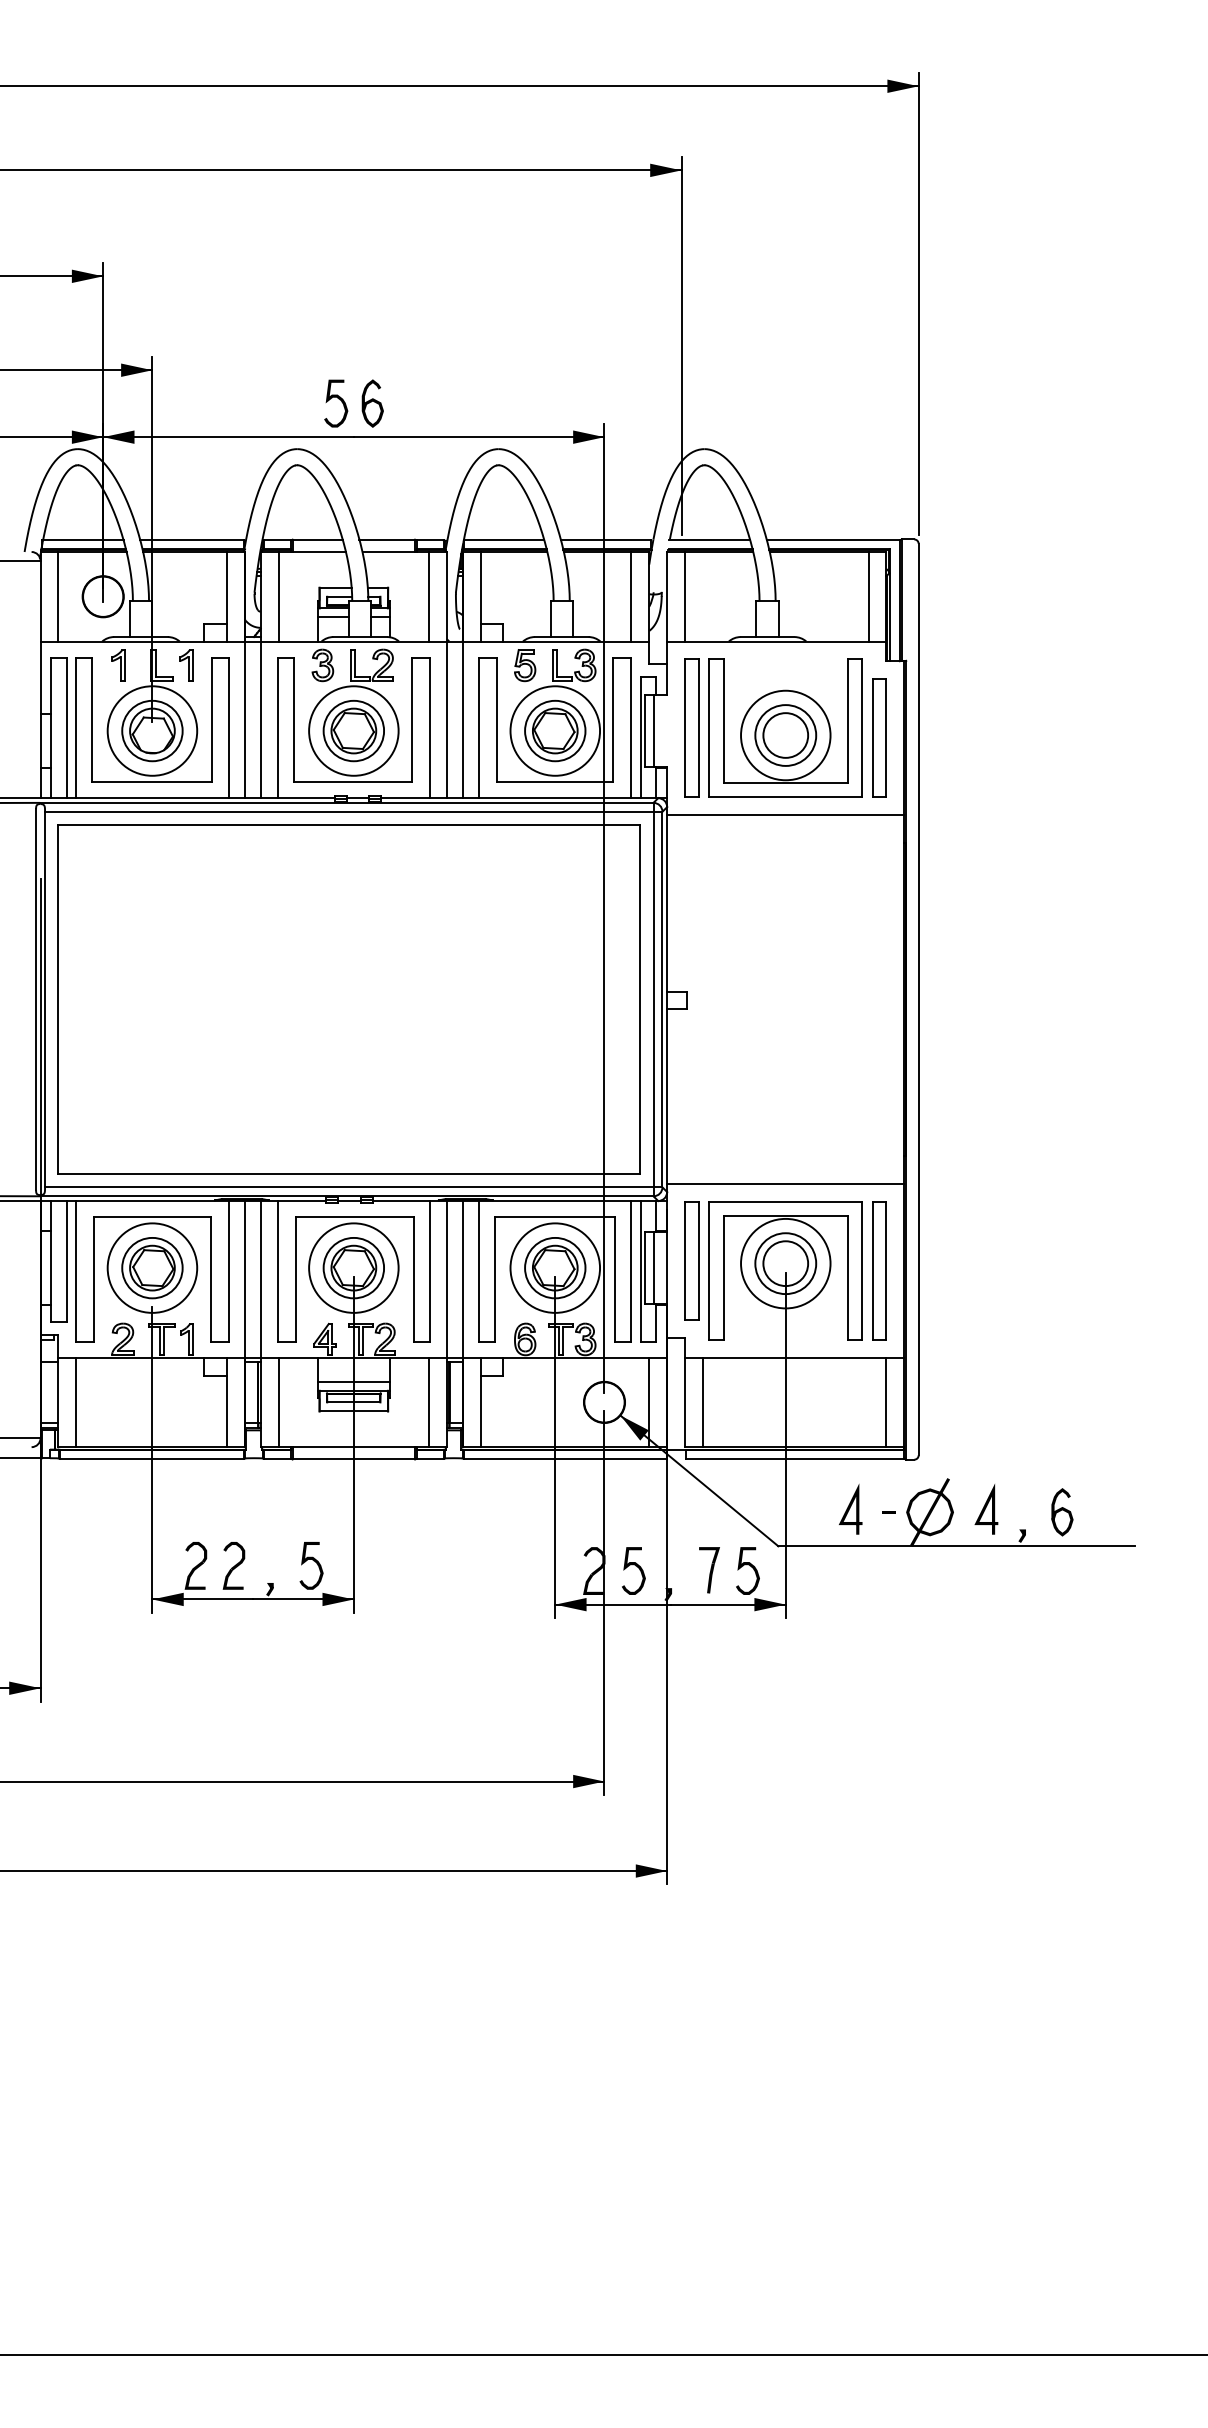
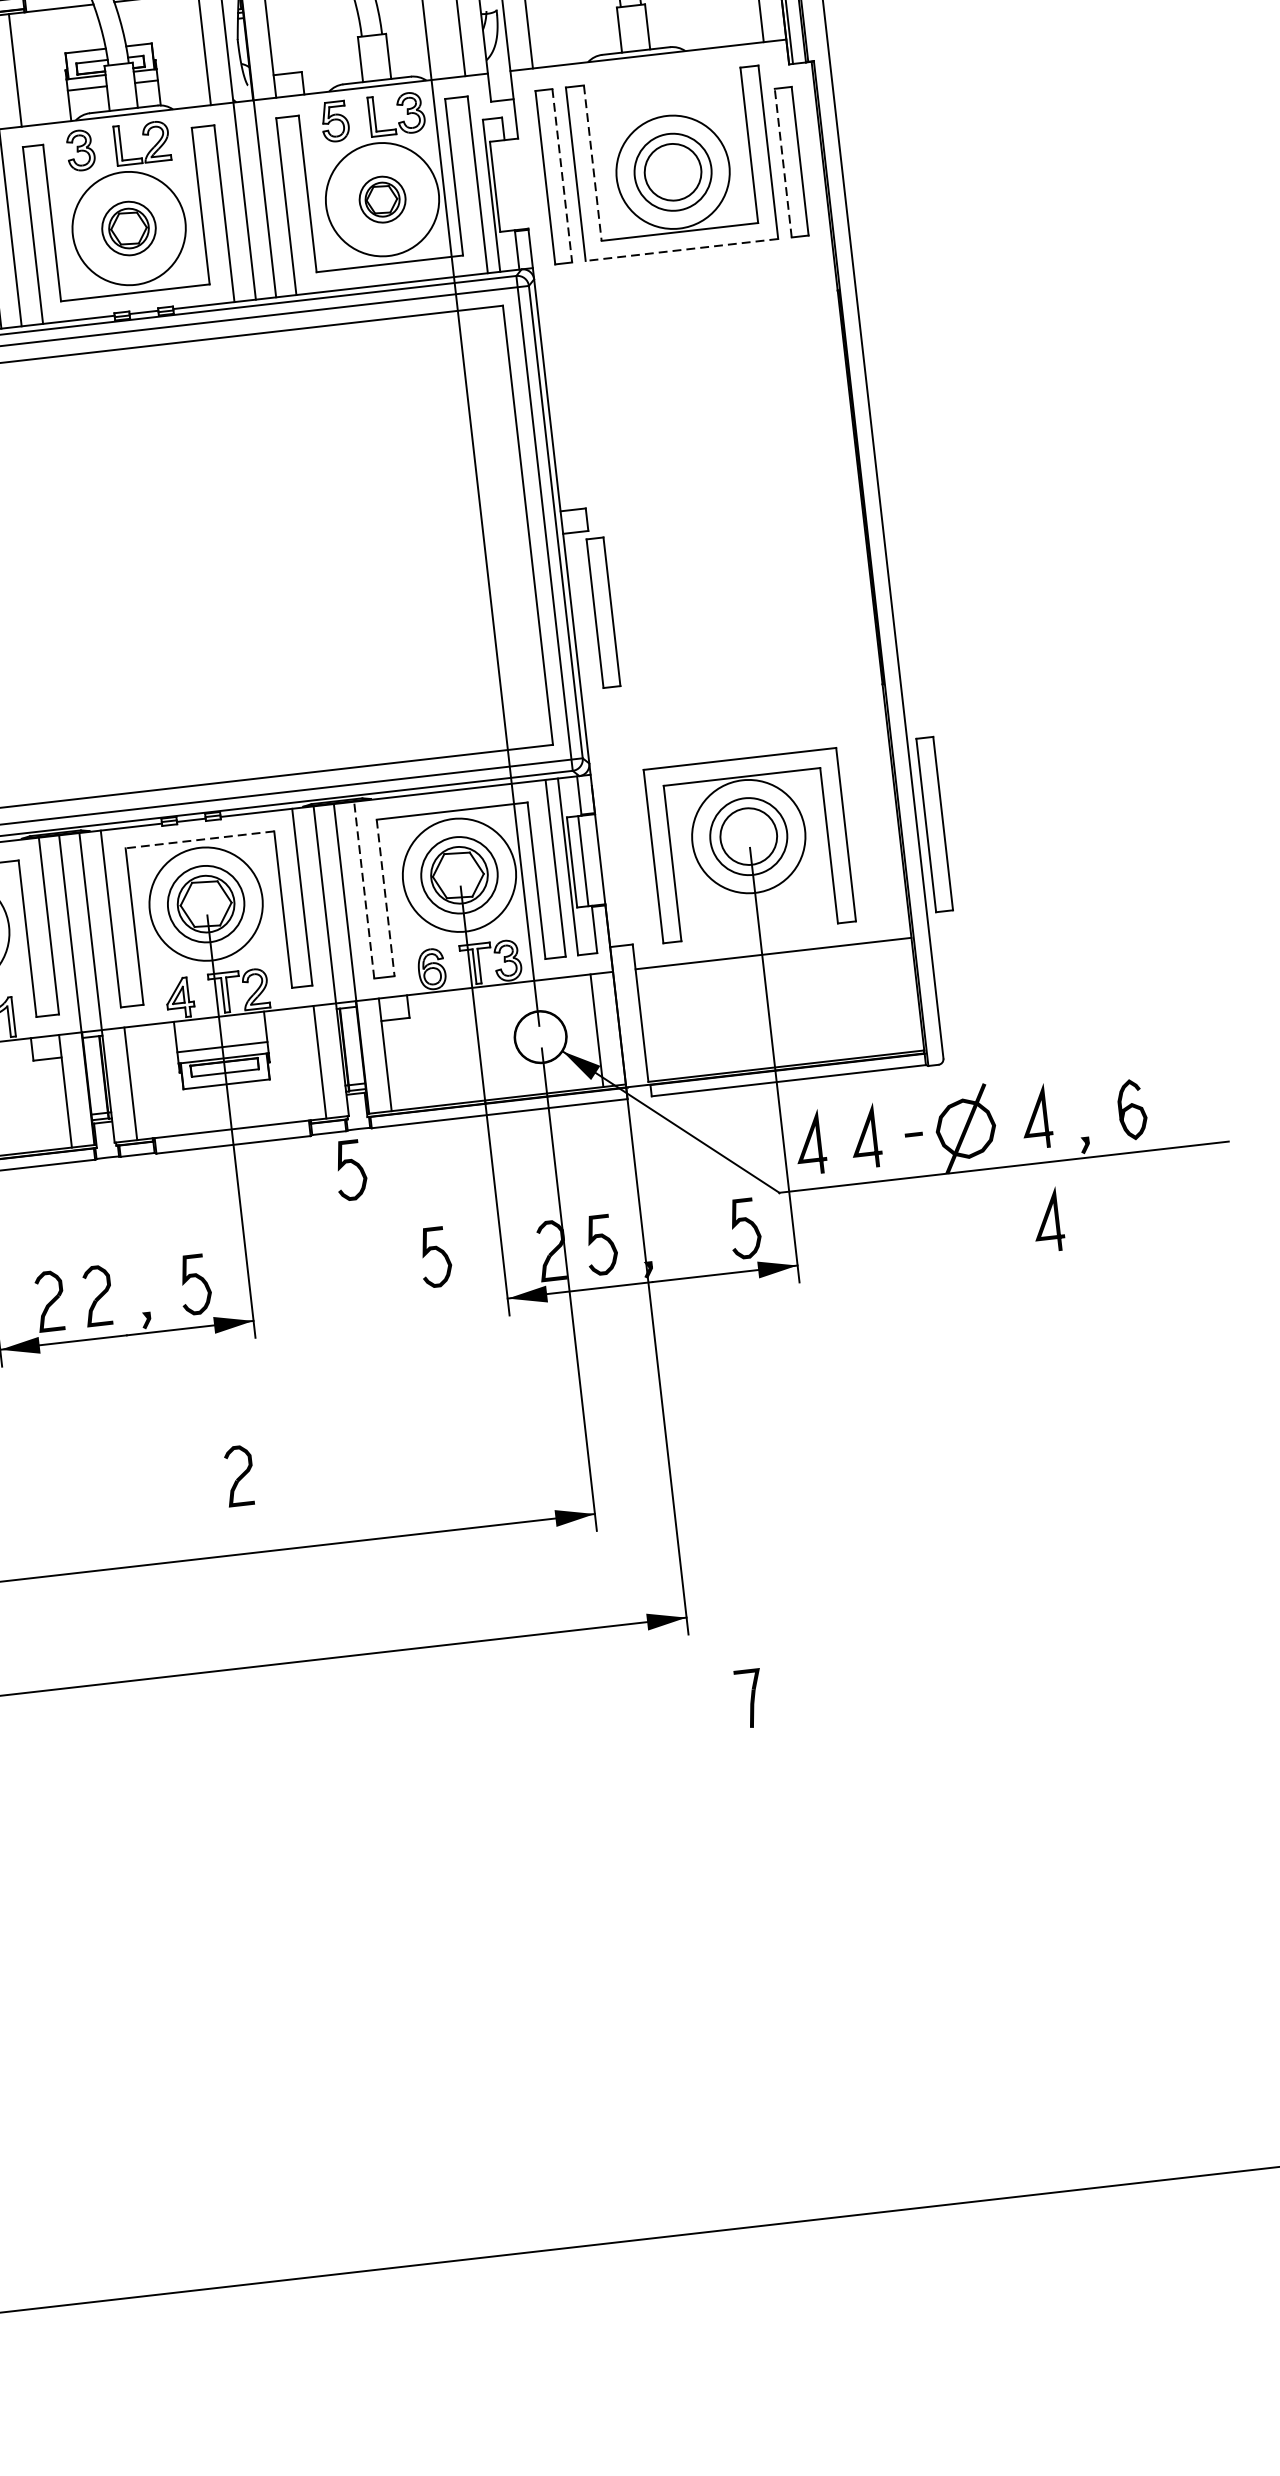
line: (723, 721) -> (592, 163), solid -> dashed
line: (698, 728) -> (562, 175), solid -> dashed
part: (353, 730) -> (128, 227), size x0.7
part: (555, 730) -> (382, 198), size x0.6
line: (653, 730) -> (505, 184), removed
line: (873, 737) -> (783, 162), solid -> dashed
line: (785, 797) -> (681, 250), solid -> dashed
line: (785, 815) -> (684, 272), removed
line: (785, 1183) -> (736, 735), removed
line: (354, 1217) -> (199, 840), solid -> dashed
part: (691, 1260) -> (603, 612), moved
line: (479, 1270) -> (364, 889), solid -> dashed
part: (879, 1270) -> (934, 824), moved
line: (495, 1279) -> (385, 898), solid -> dashed
line: (702, 1402) -> (663, 1023), removed
line: (886, 1402) -> (895, 996), removed
curve: (445, 1485) -> (352, 1164), added
line: (806, 1508) -> (809, 1141), added
curve: (504, 1561) -> (437, 1251), added
part: (709, 1570) -> (749, 1698), moved
line: (986, 1590) -> (1048, 1218), added
part: (328, 1719) -> (238, 1475), added

